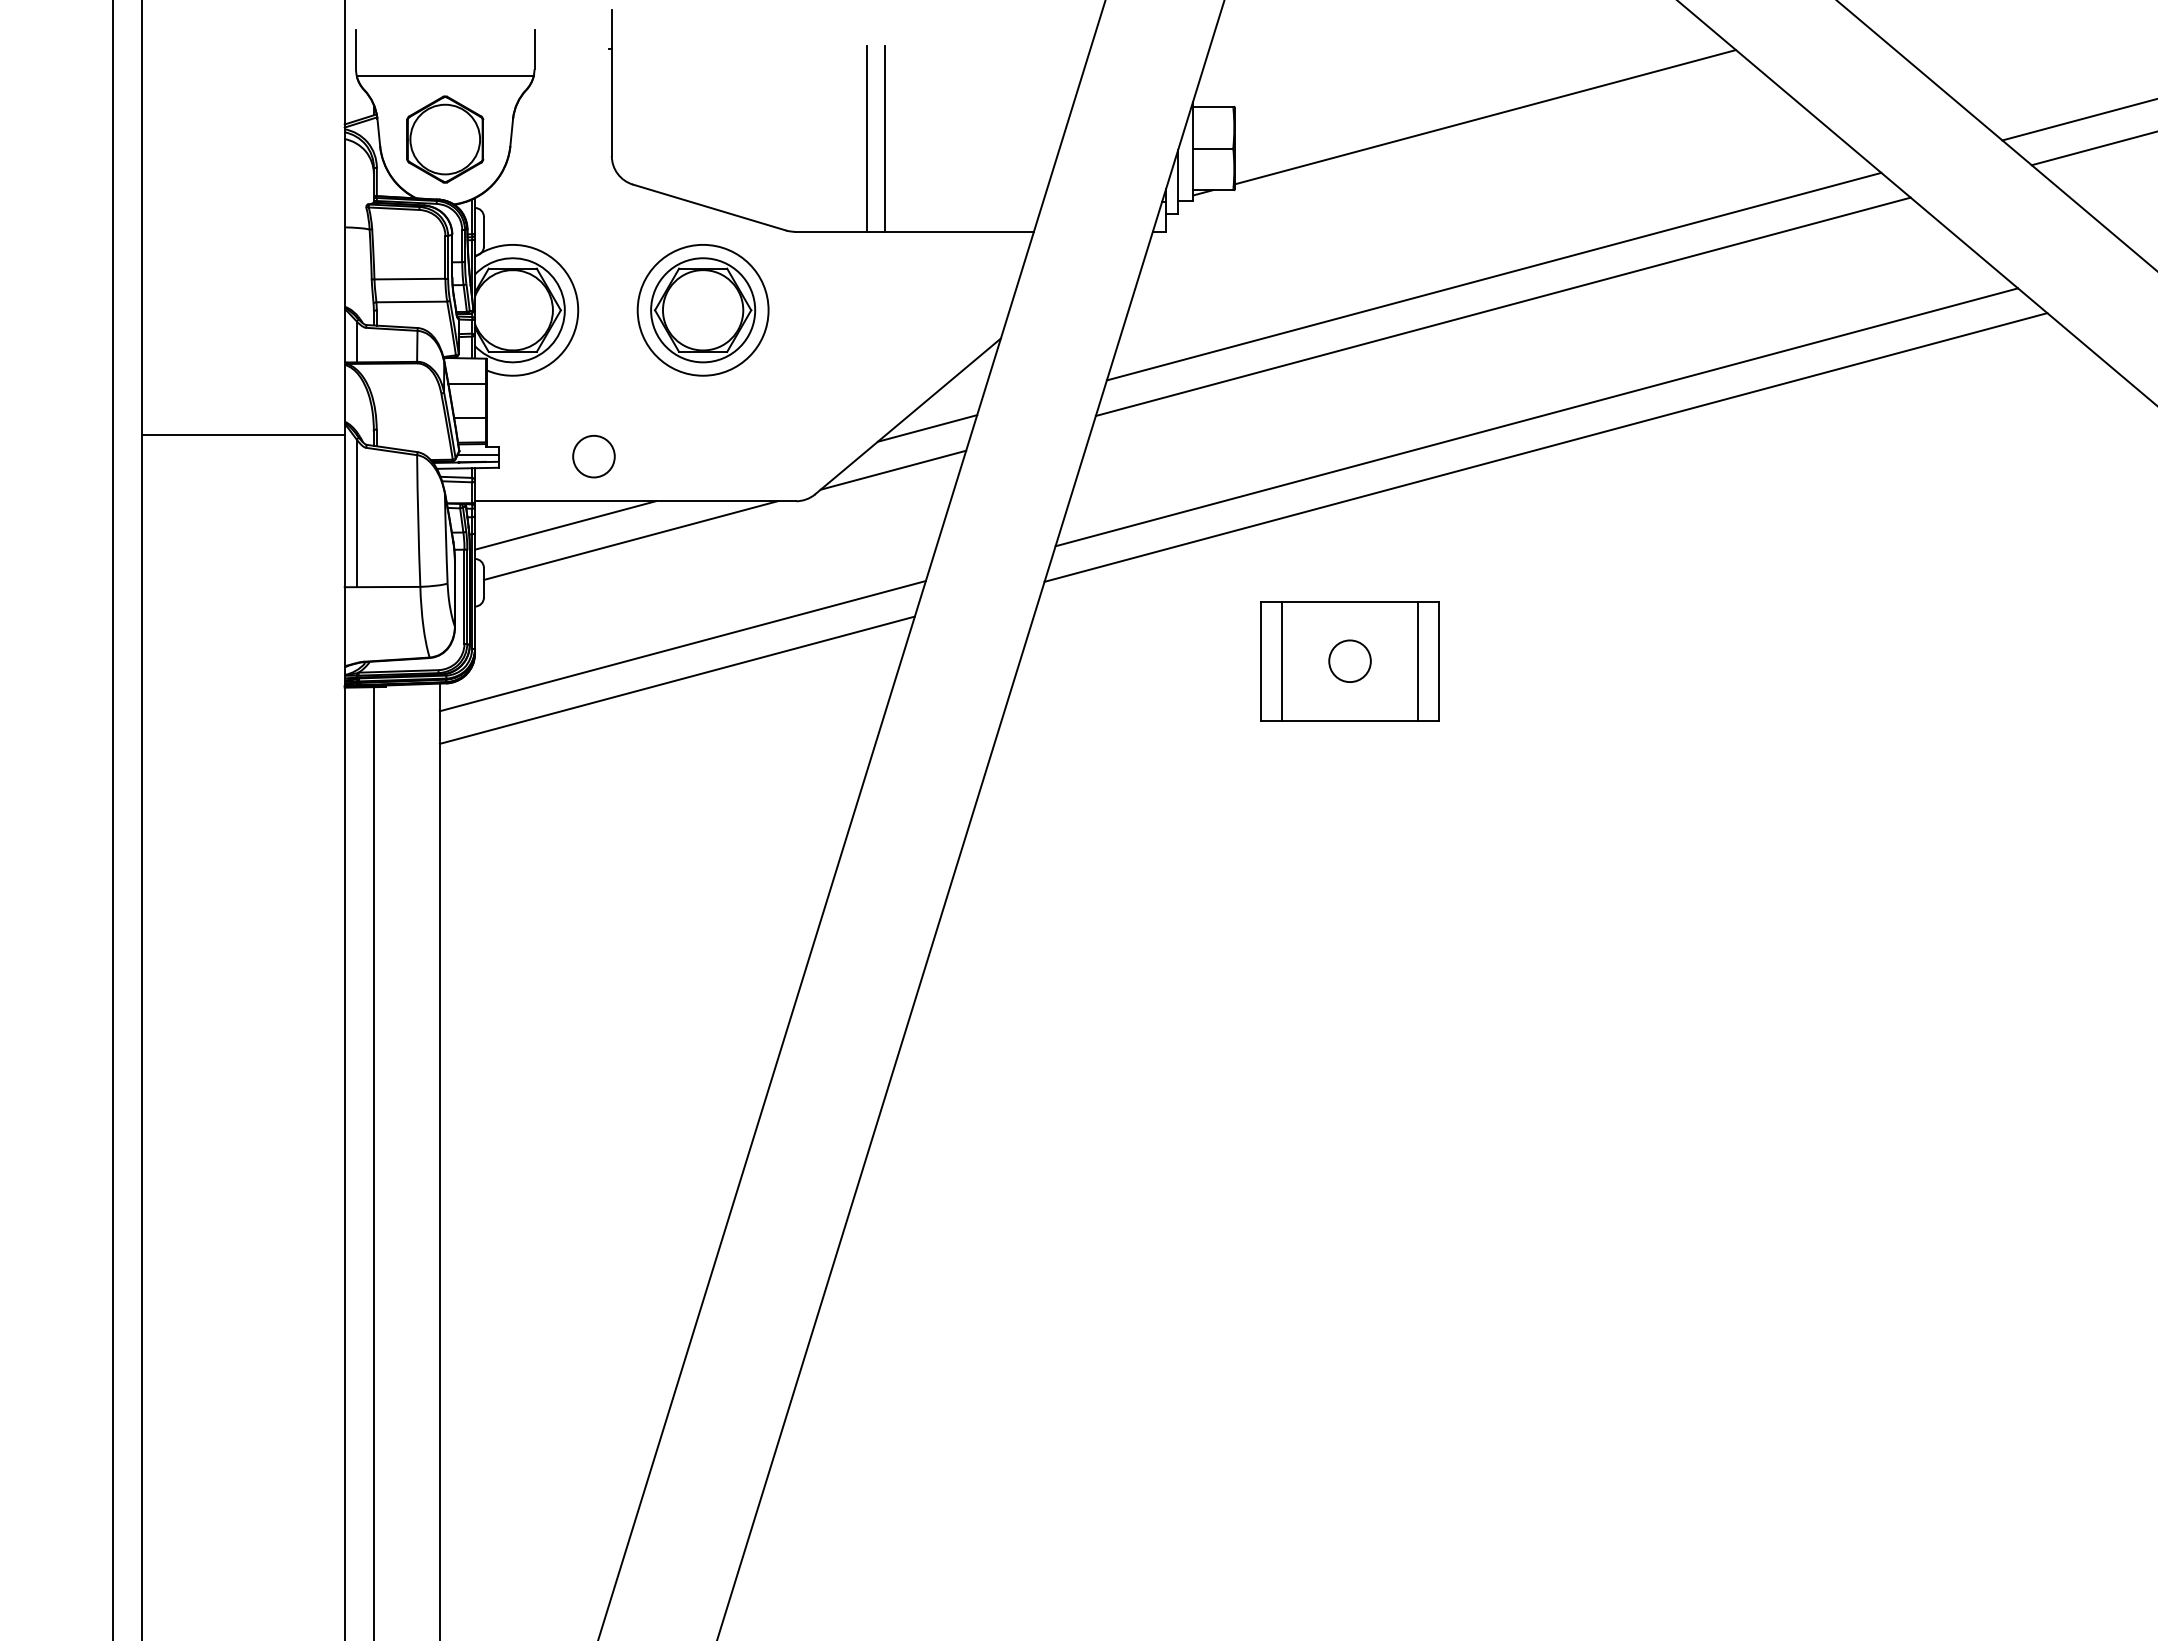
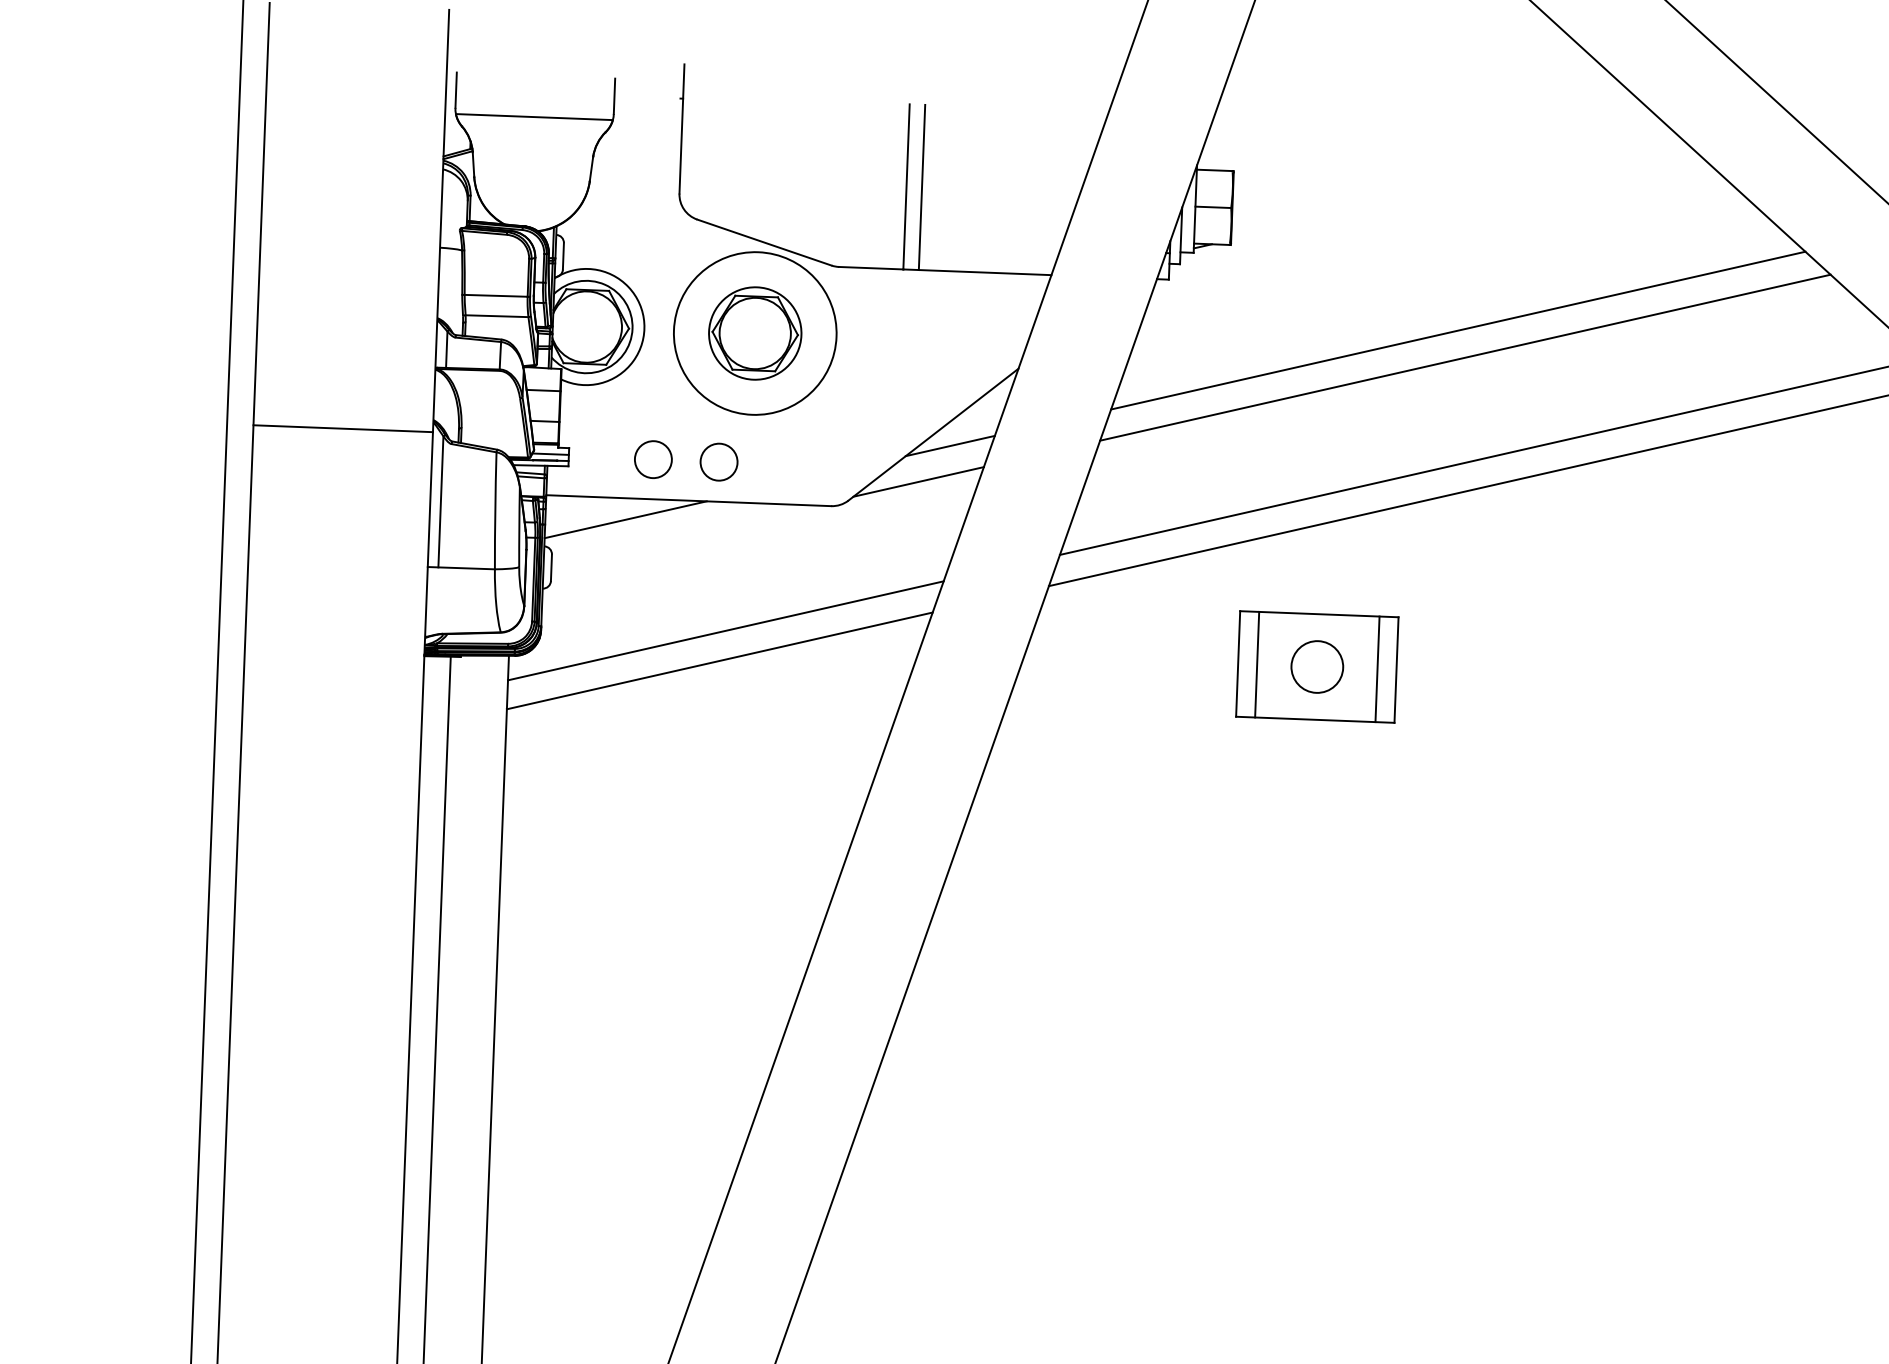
line: (1484, 117) -> (1455, 189), removed
part: (445, 139) -> (532, 173), removed
circle: (702, 309) -> (754, 332), size x1.4
circle: (667, 456) -> (718, 462), added
line: (630, 540) -> (682, 535), removed
circle: (1349, 661) -> (1316, 667), size x1.4

